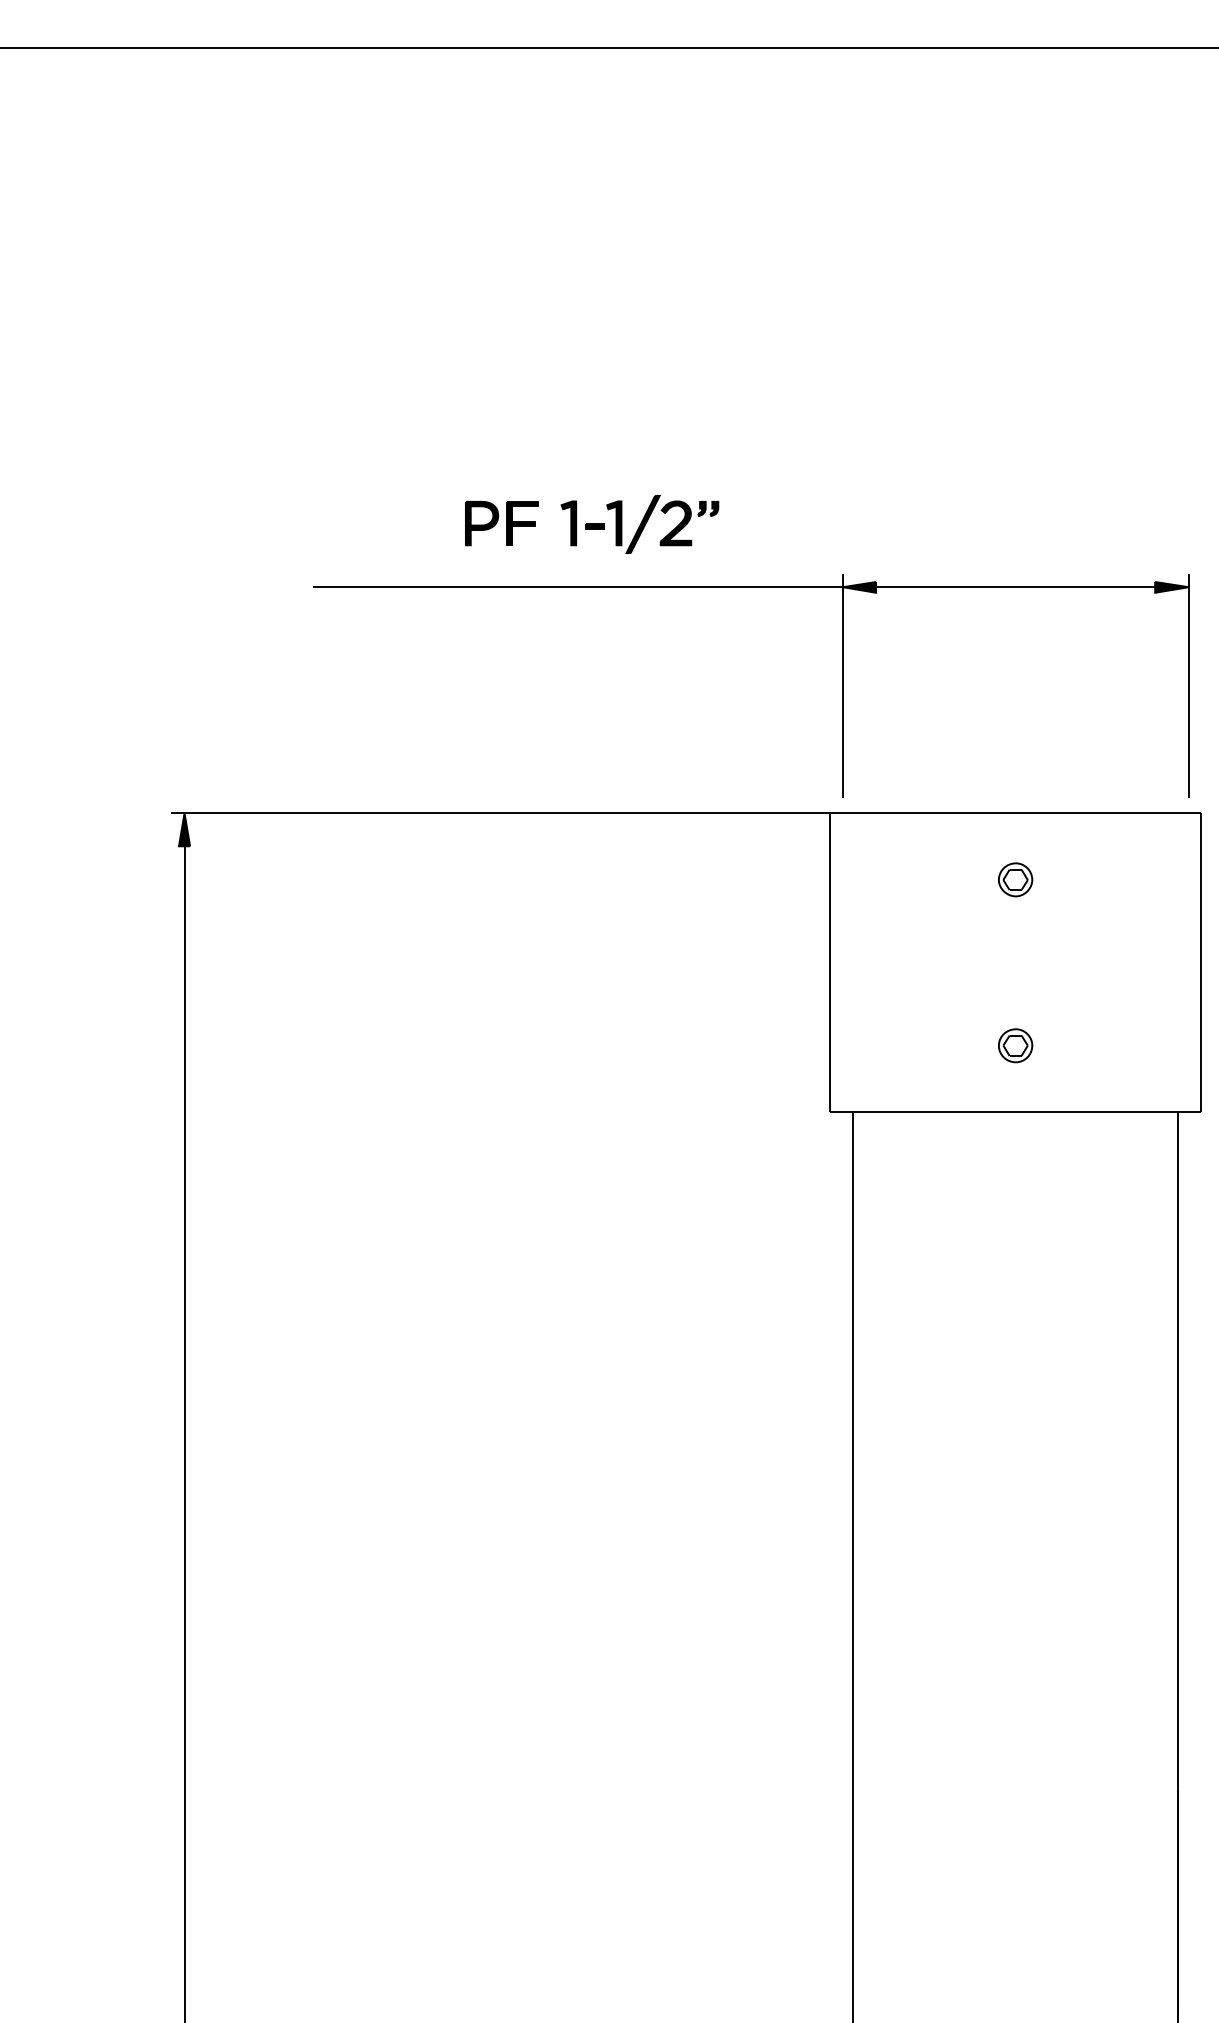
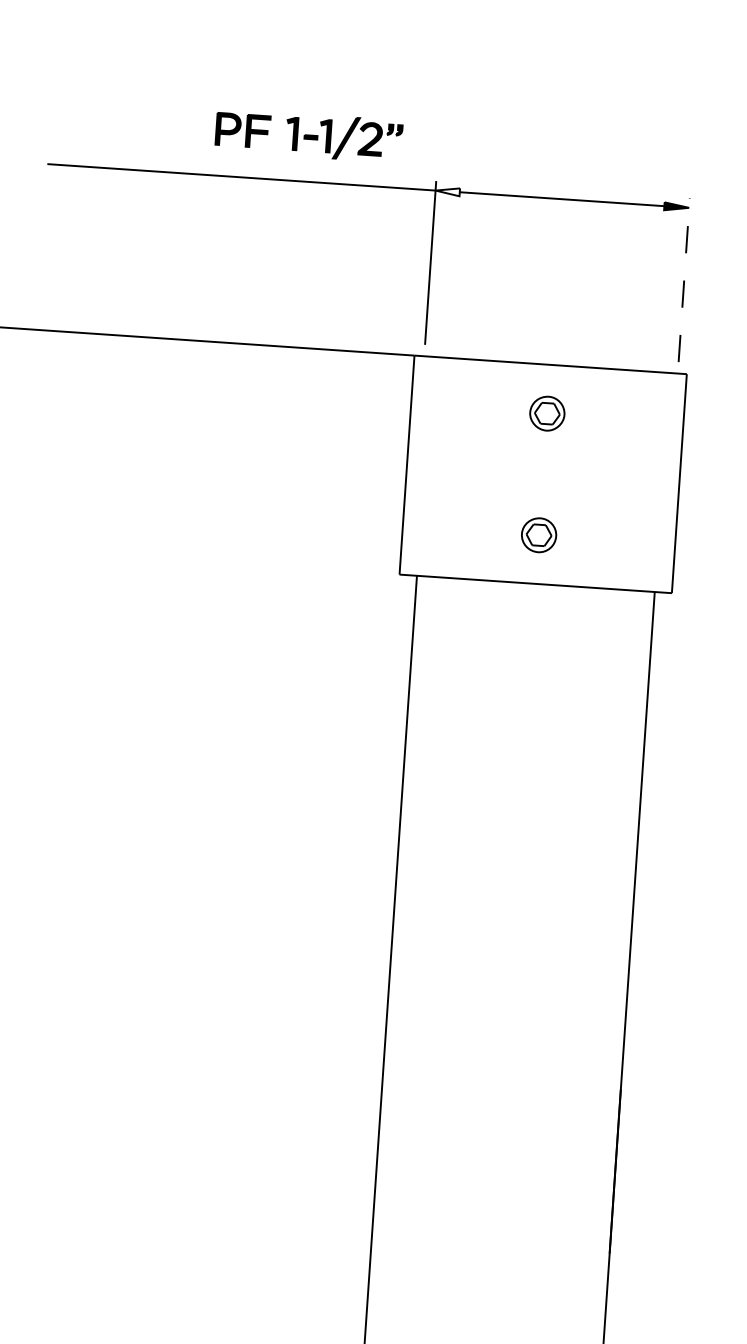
part: (592, 524) -> (309, 135), moved
fill: (859, 587) -> (447, 191), removed
line: (1188, 685) -> (683, 279), solid -> dashed
part: (1015, 879) -> (547, 413), size x1.4
part: (1015, 1045) -> (539, 535), size x1.4

